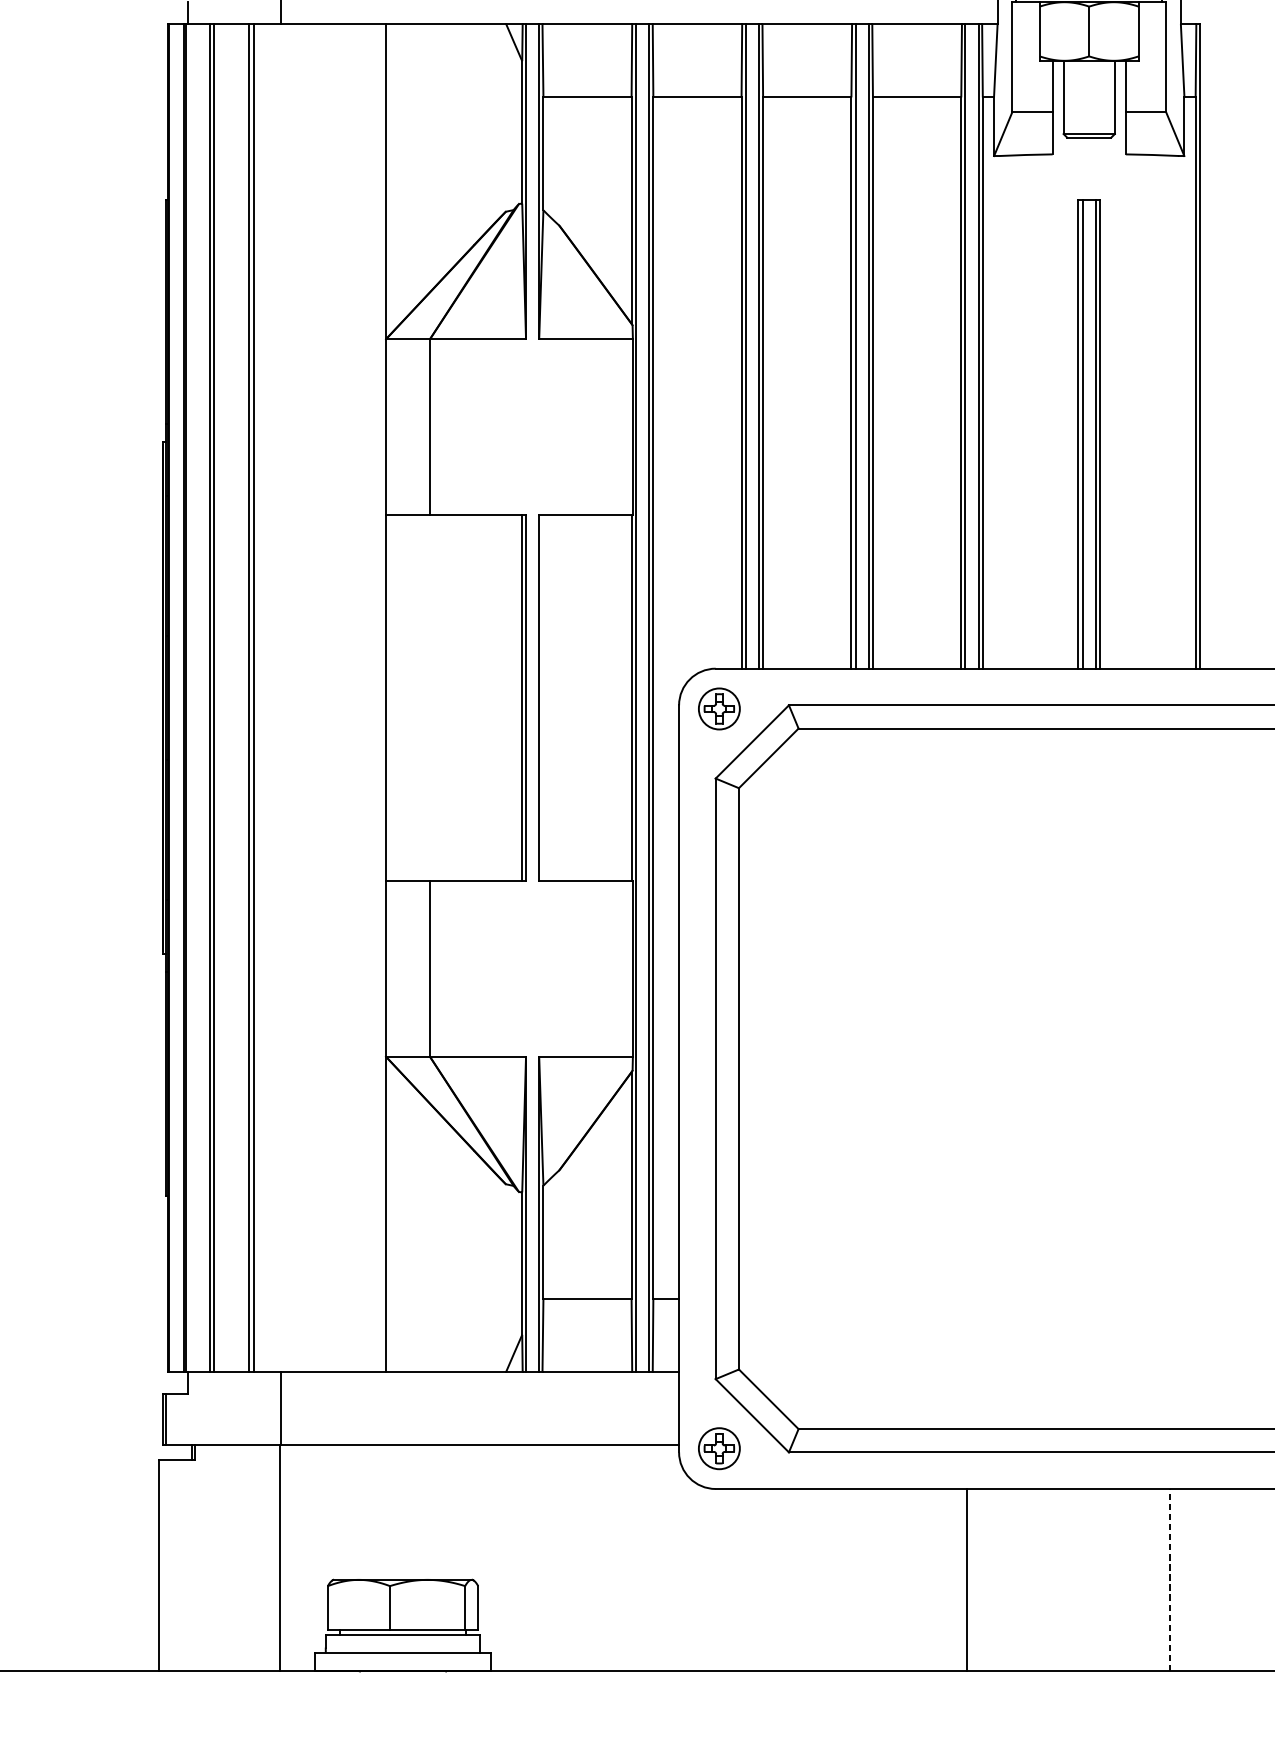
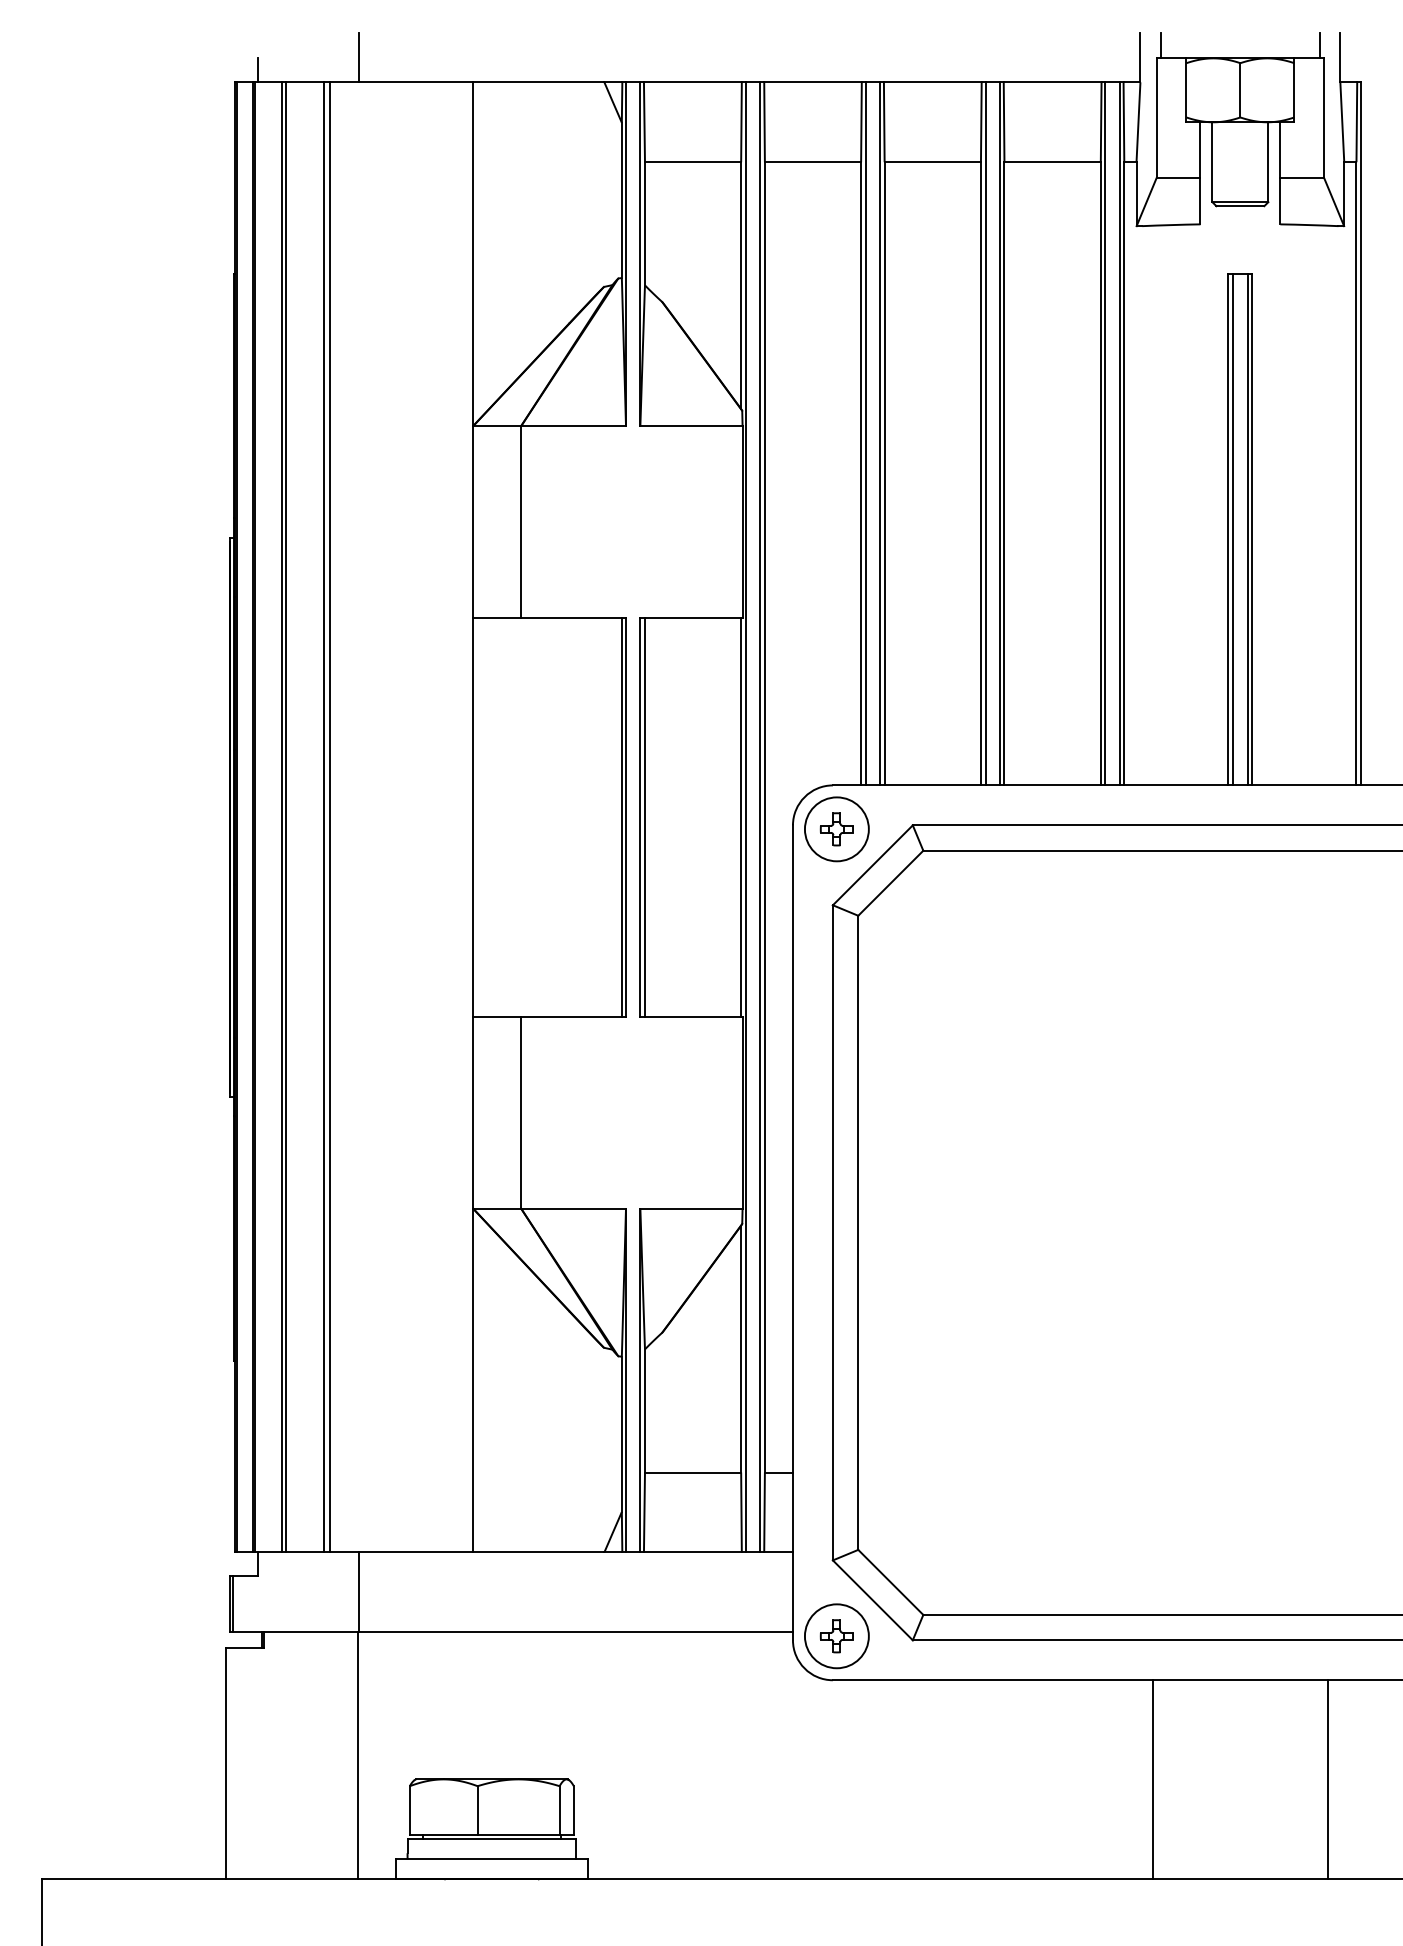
line: (542, 698) -> (644, 817), added
circle: (718, 709) -> (836, 829), size x1.43
circle: (718, 1448) -> (836, 1636), size x1.43
line: (966, 1579) -> (1152, 1779), moved
line: (1170, 1579) -> (1328, 1779), dashed -> solid

